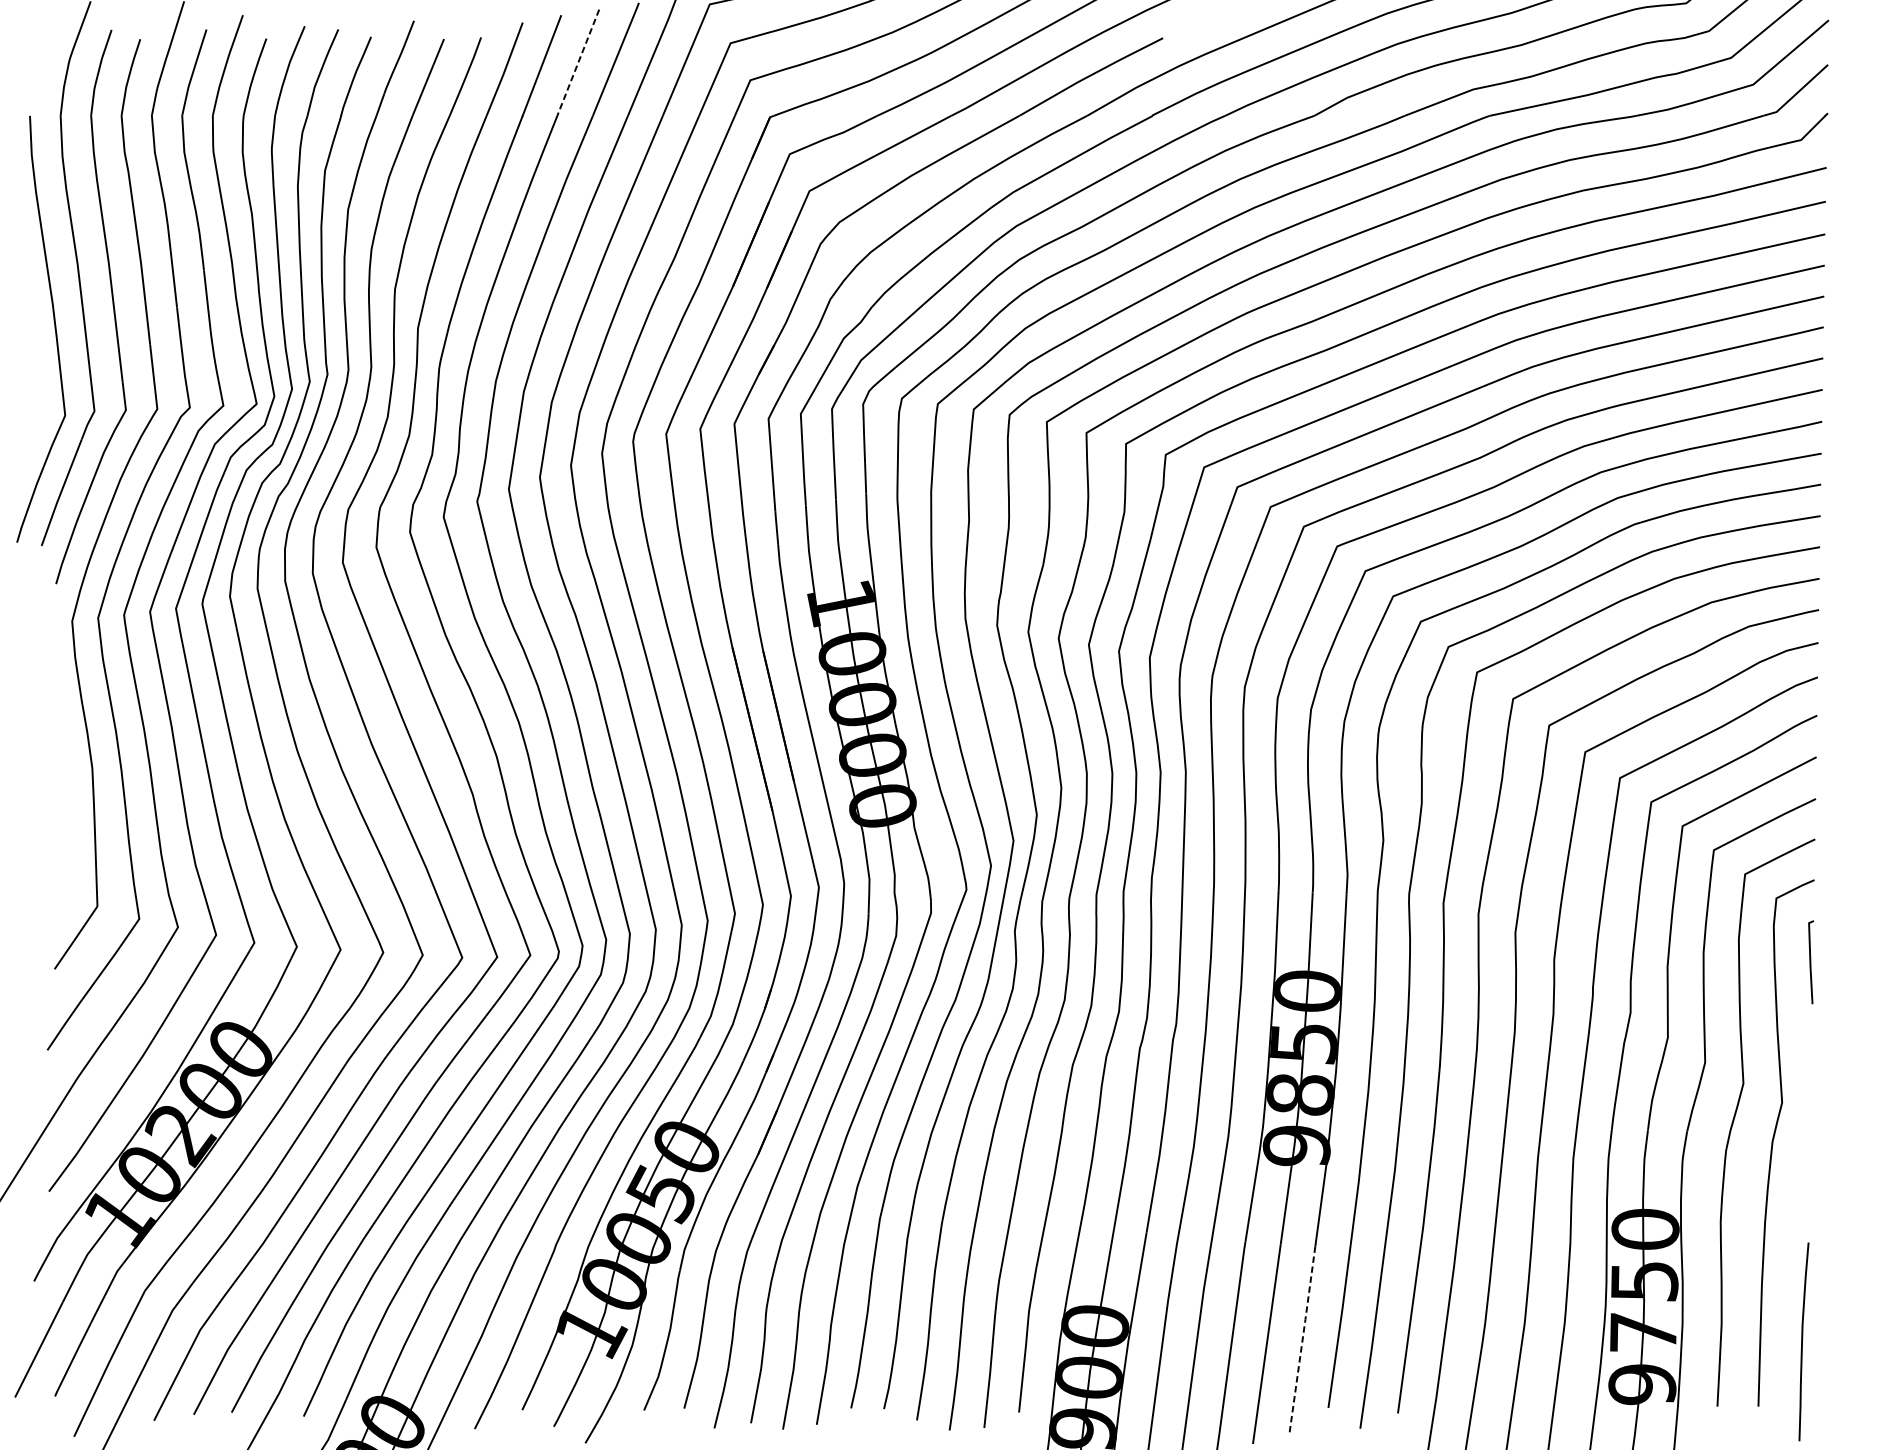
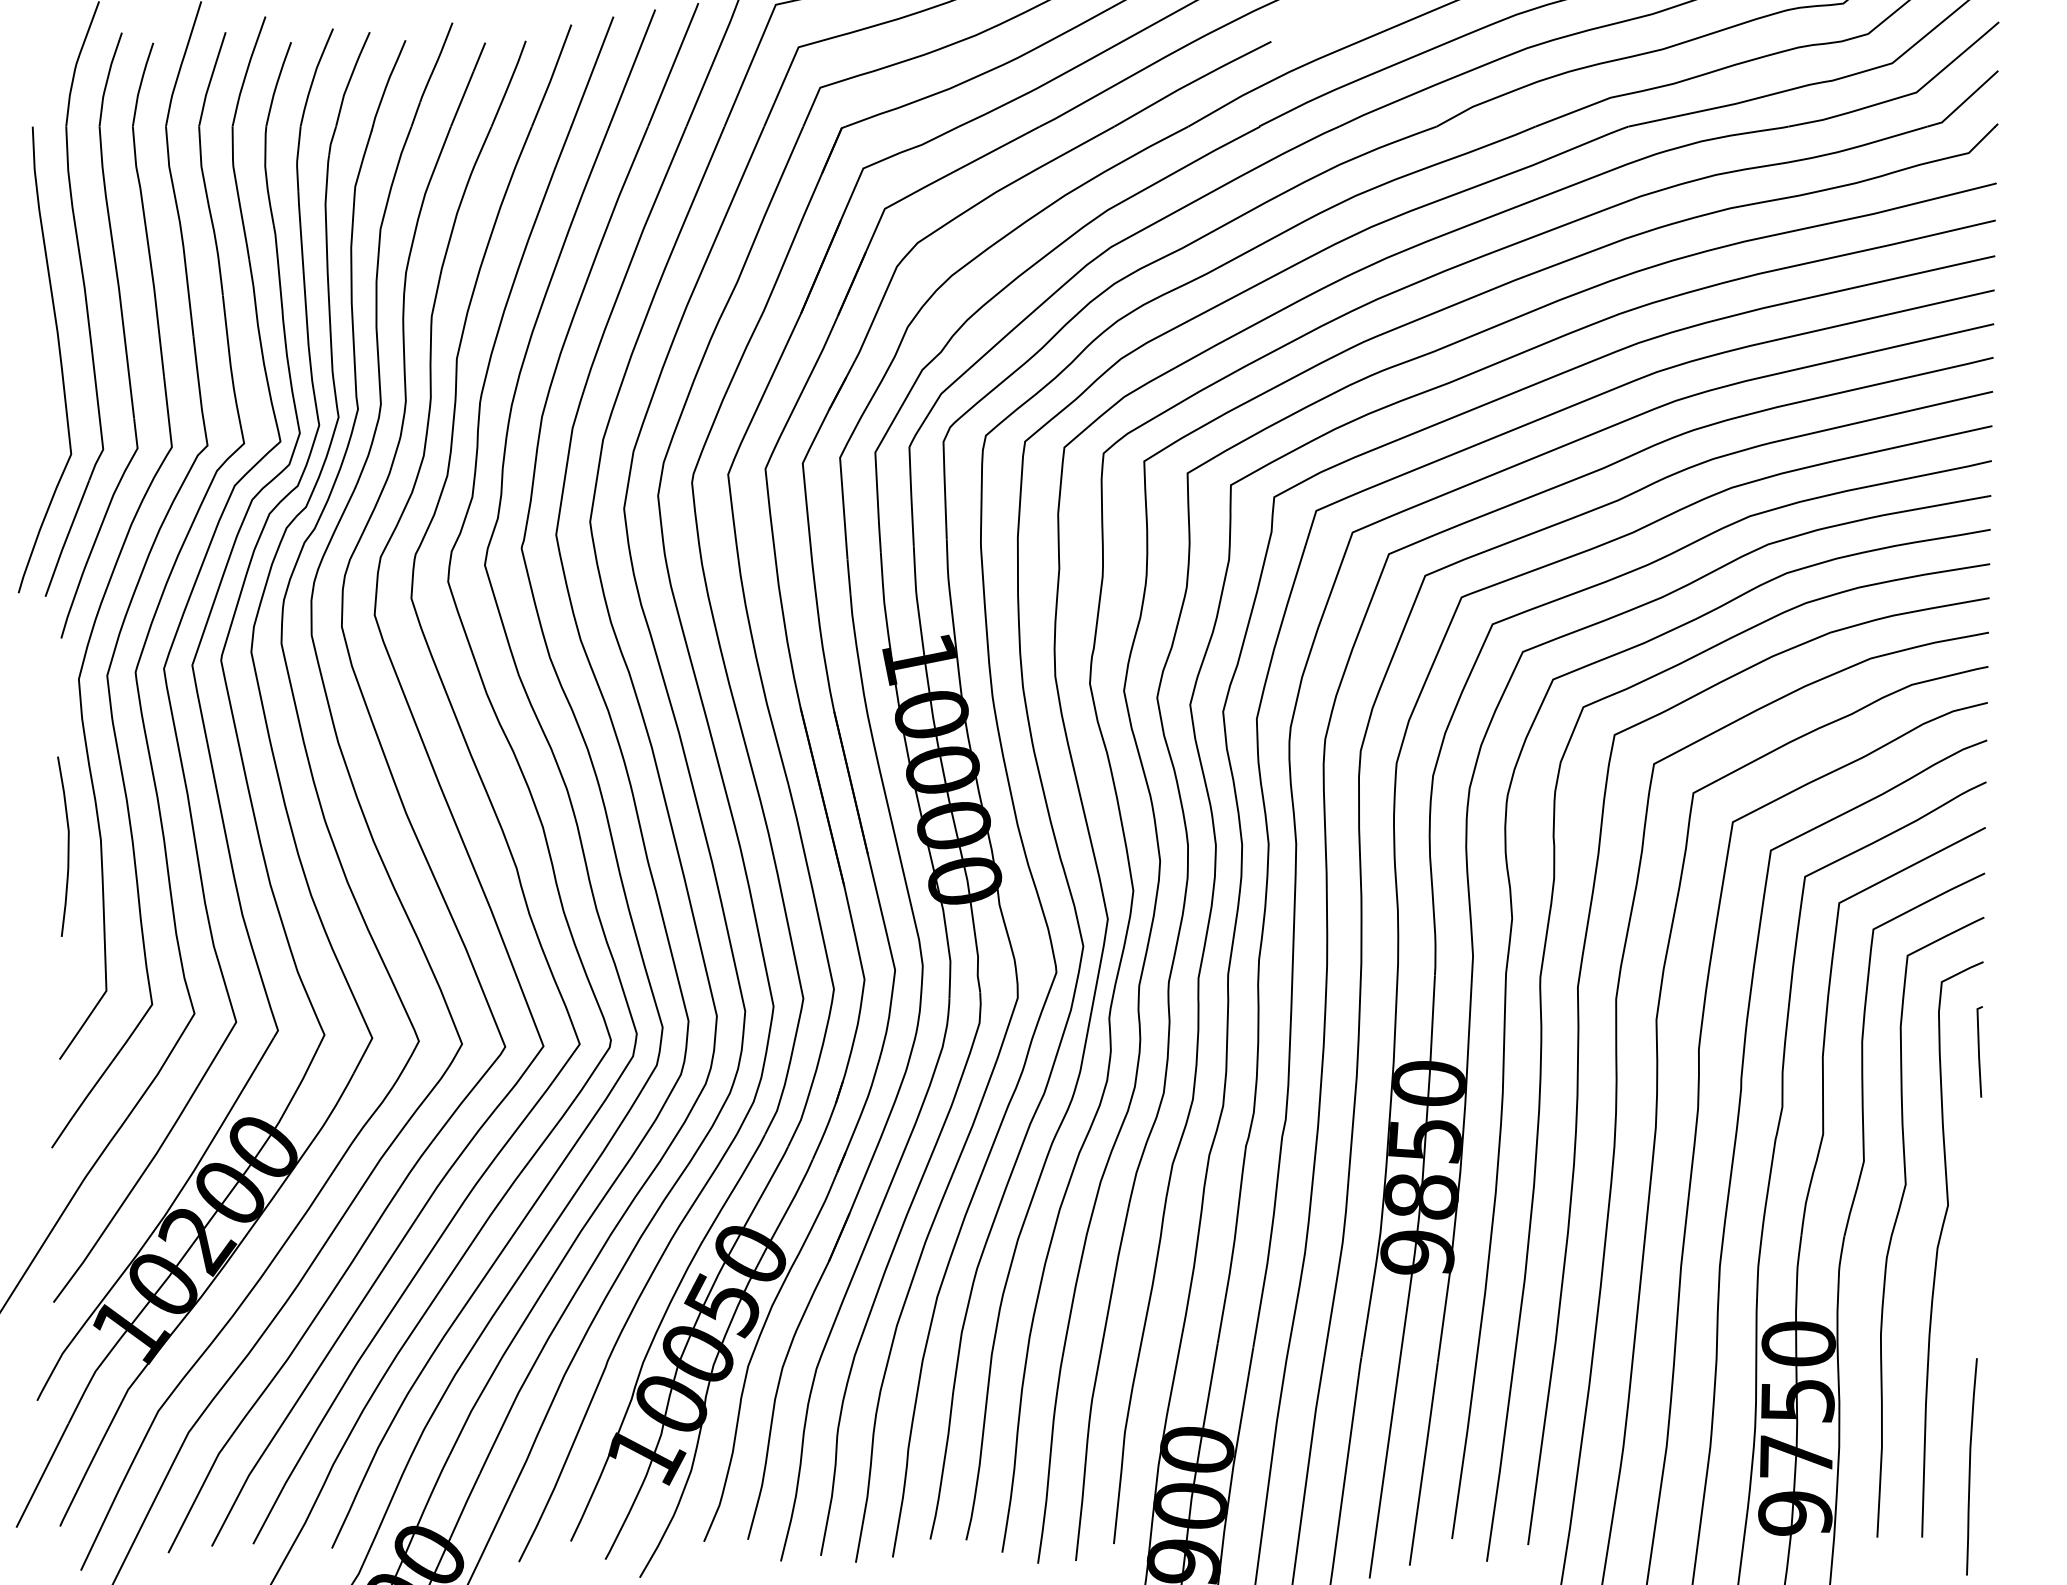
line: (577, 63) -> (631, 69), dashed -> solid
curve: (61, 774) -> (67, 846), added
line: (1302, 1338) -> (1423, 1463), dashed -> solid

